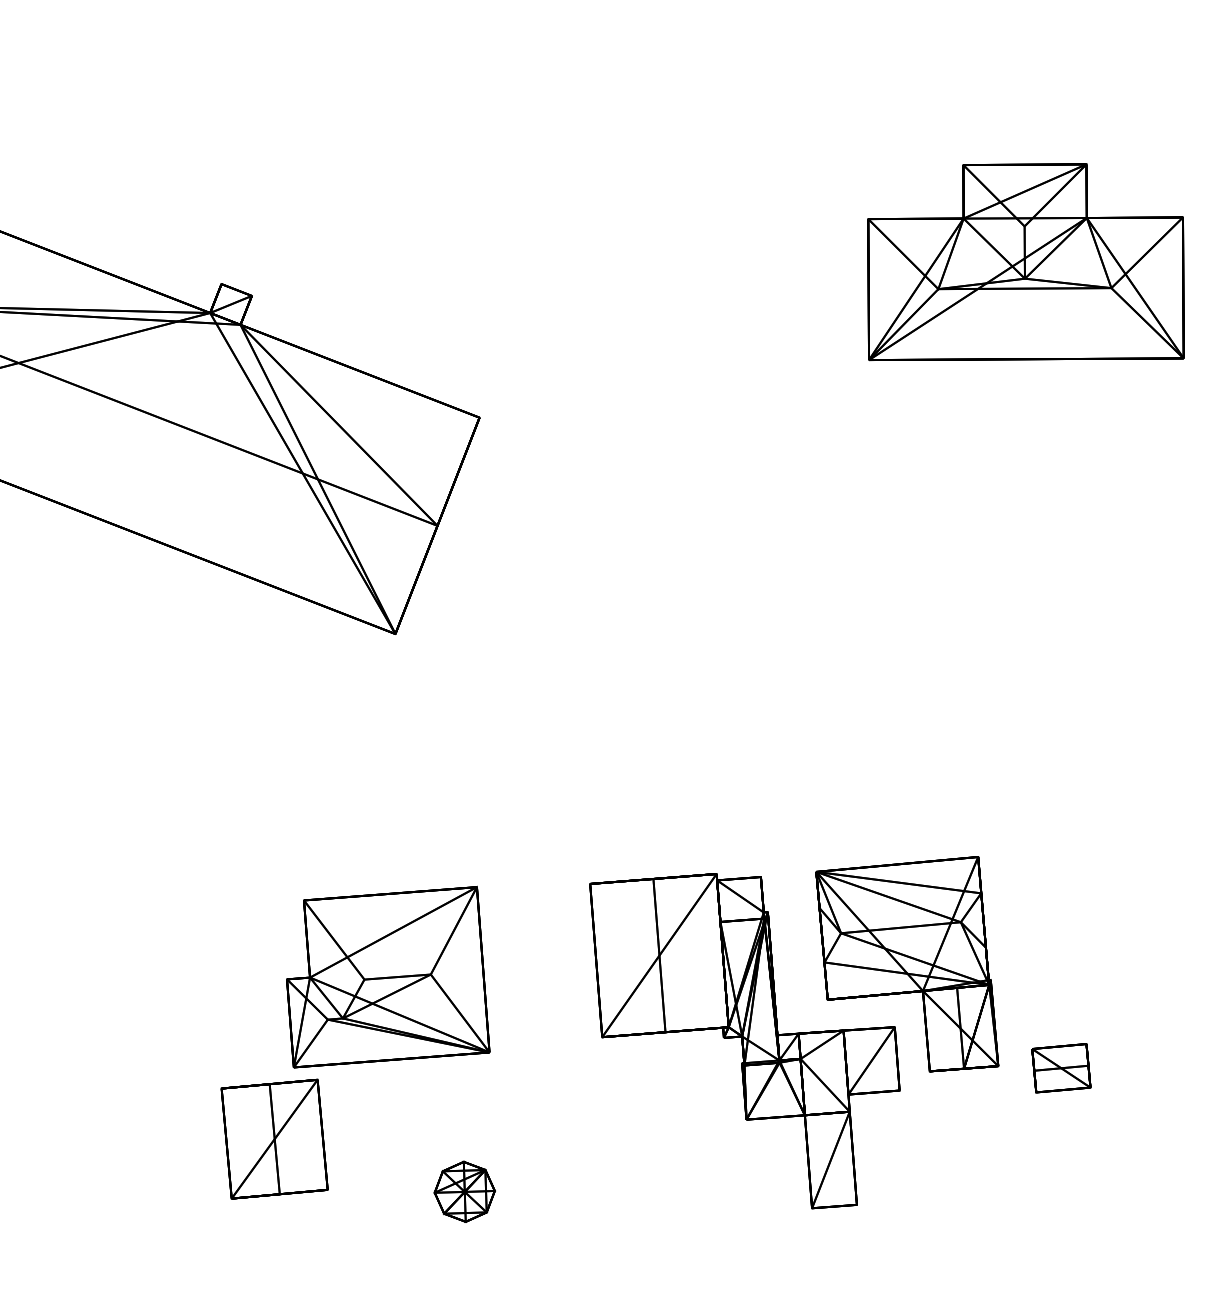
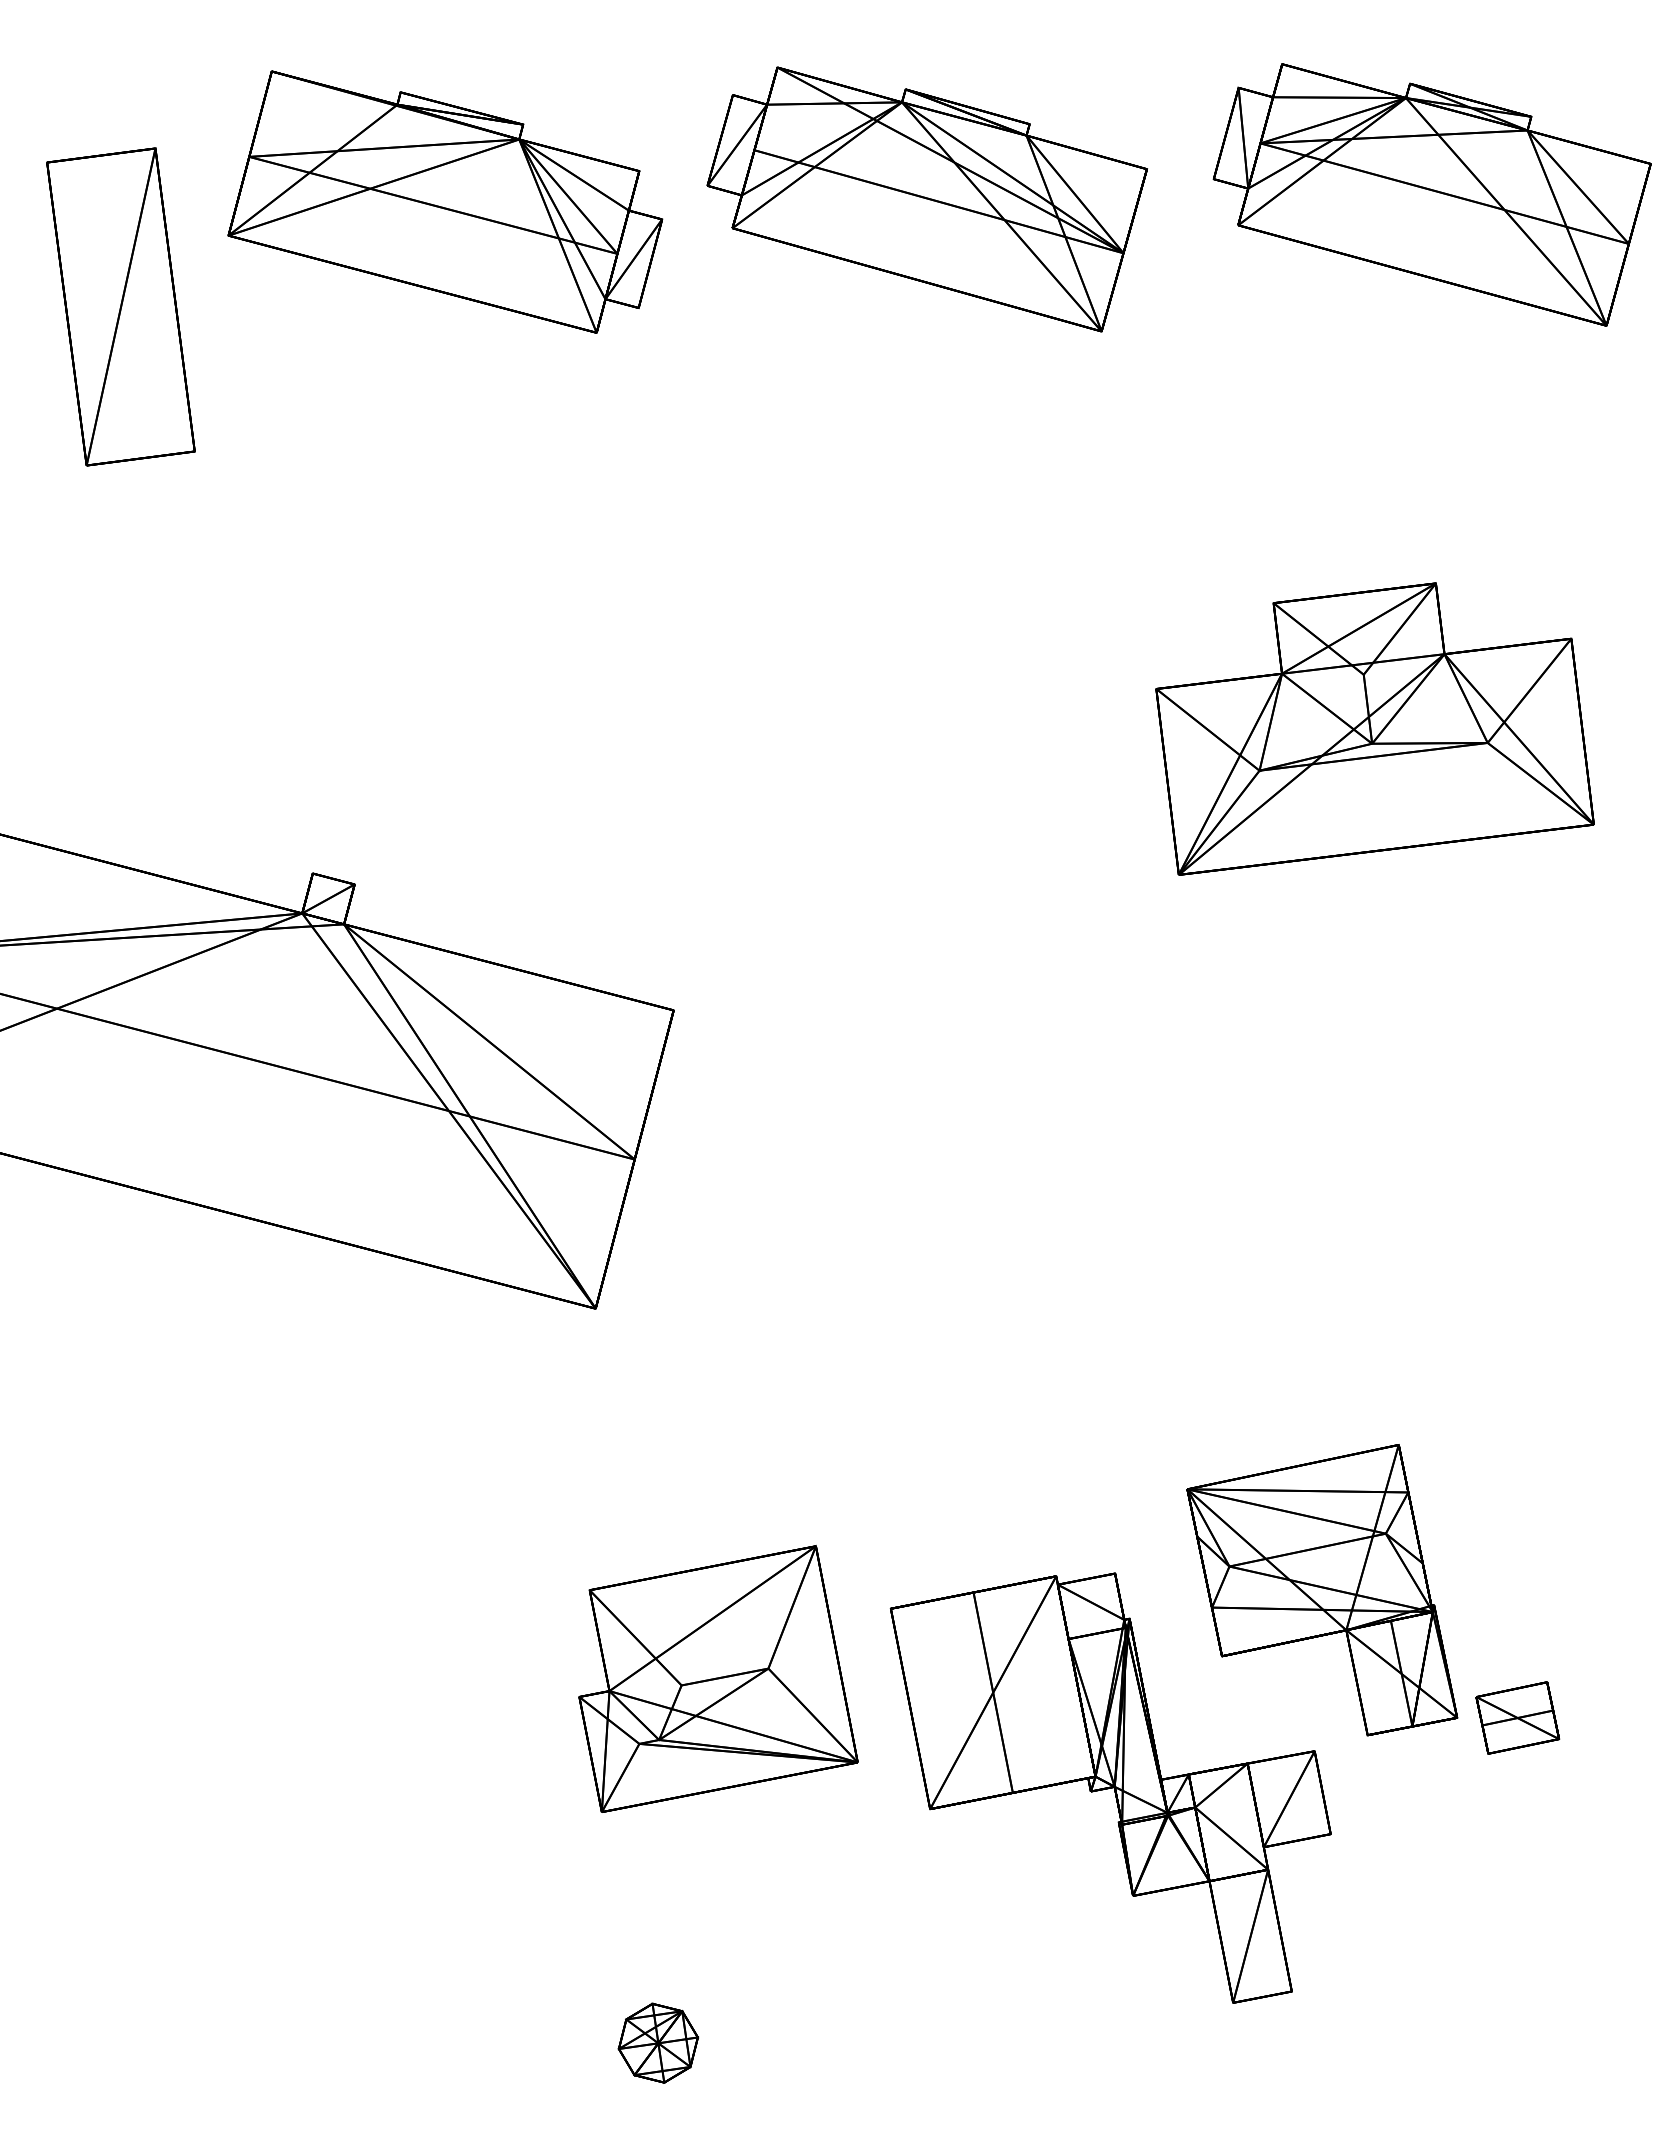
part: (908, 959) -> (1322, 1590), moved
part: (392, 977) -> (718, 1678), moved
part: (1061, 1067) -> (1517, 1717), moved
part: (274, 1139) -> (513, 1993), removed
part: (464, 1191) -> (657, 2042), moved

